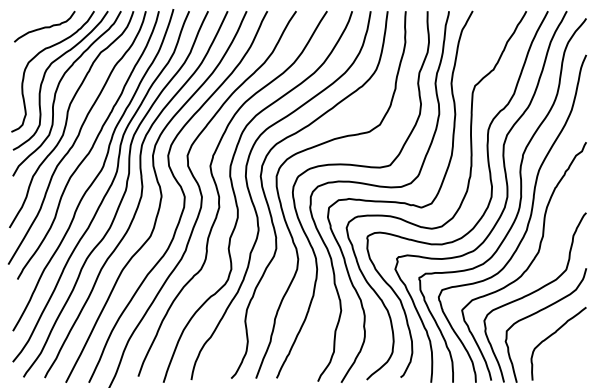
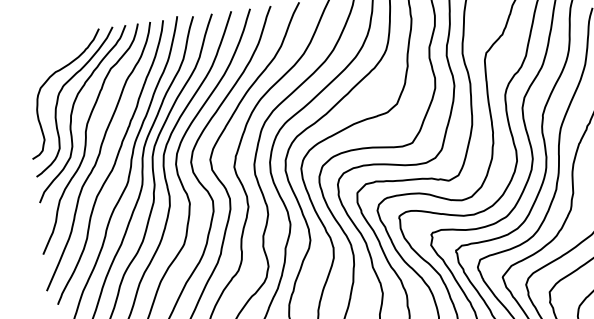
curve: (44, 26) -> (51, 50), removed

